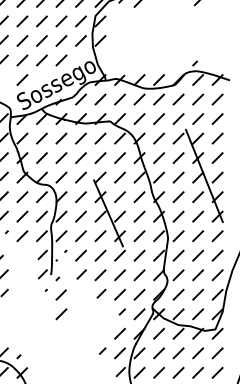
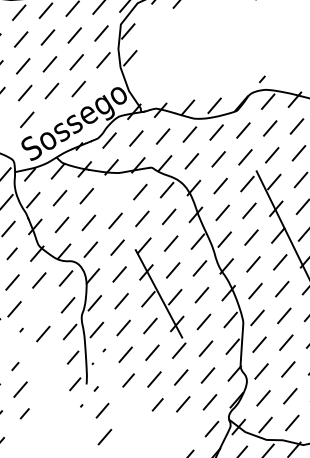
line: (80, 138) -> (112, 194), removed
line: (22, 216) -> (41, 307), removed
line: (121, 311) -> (186, 427), removed

